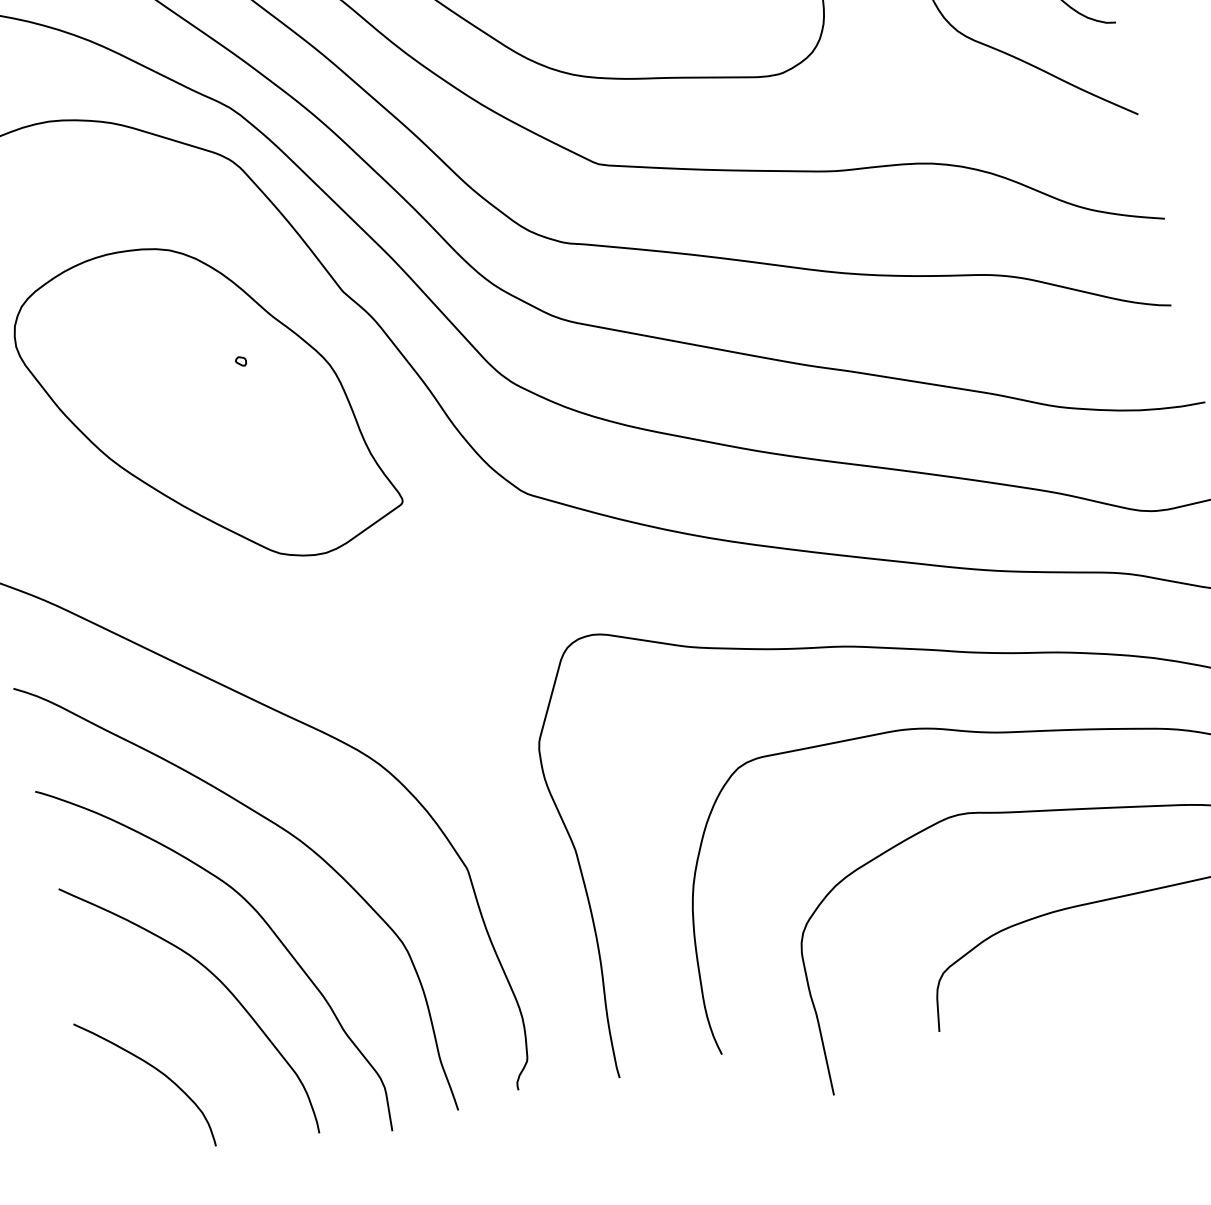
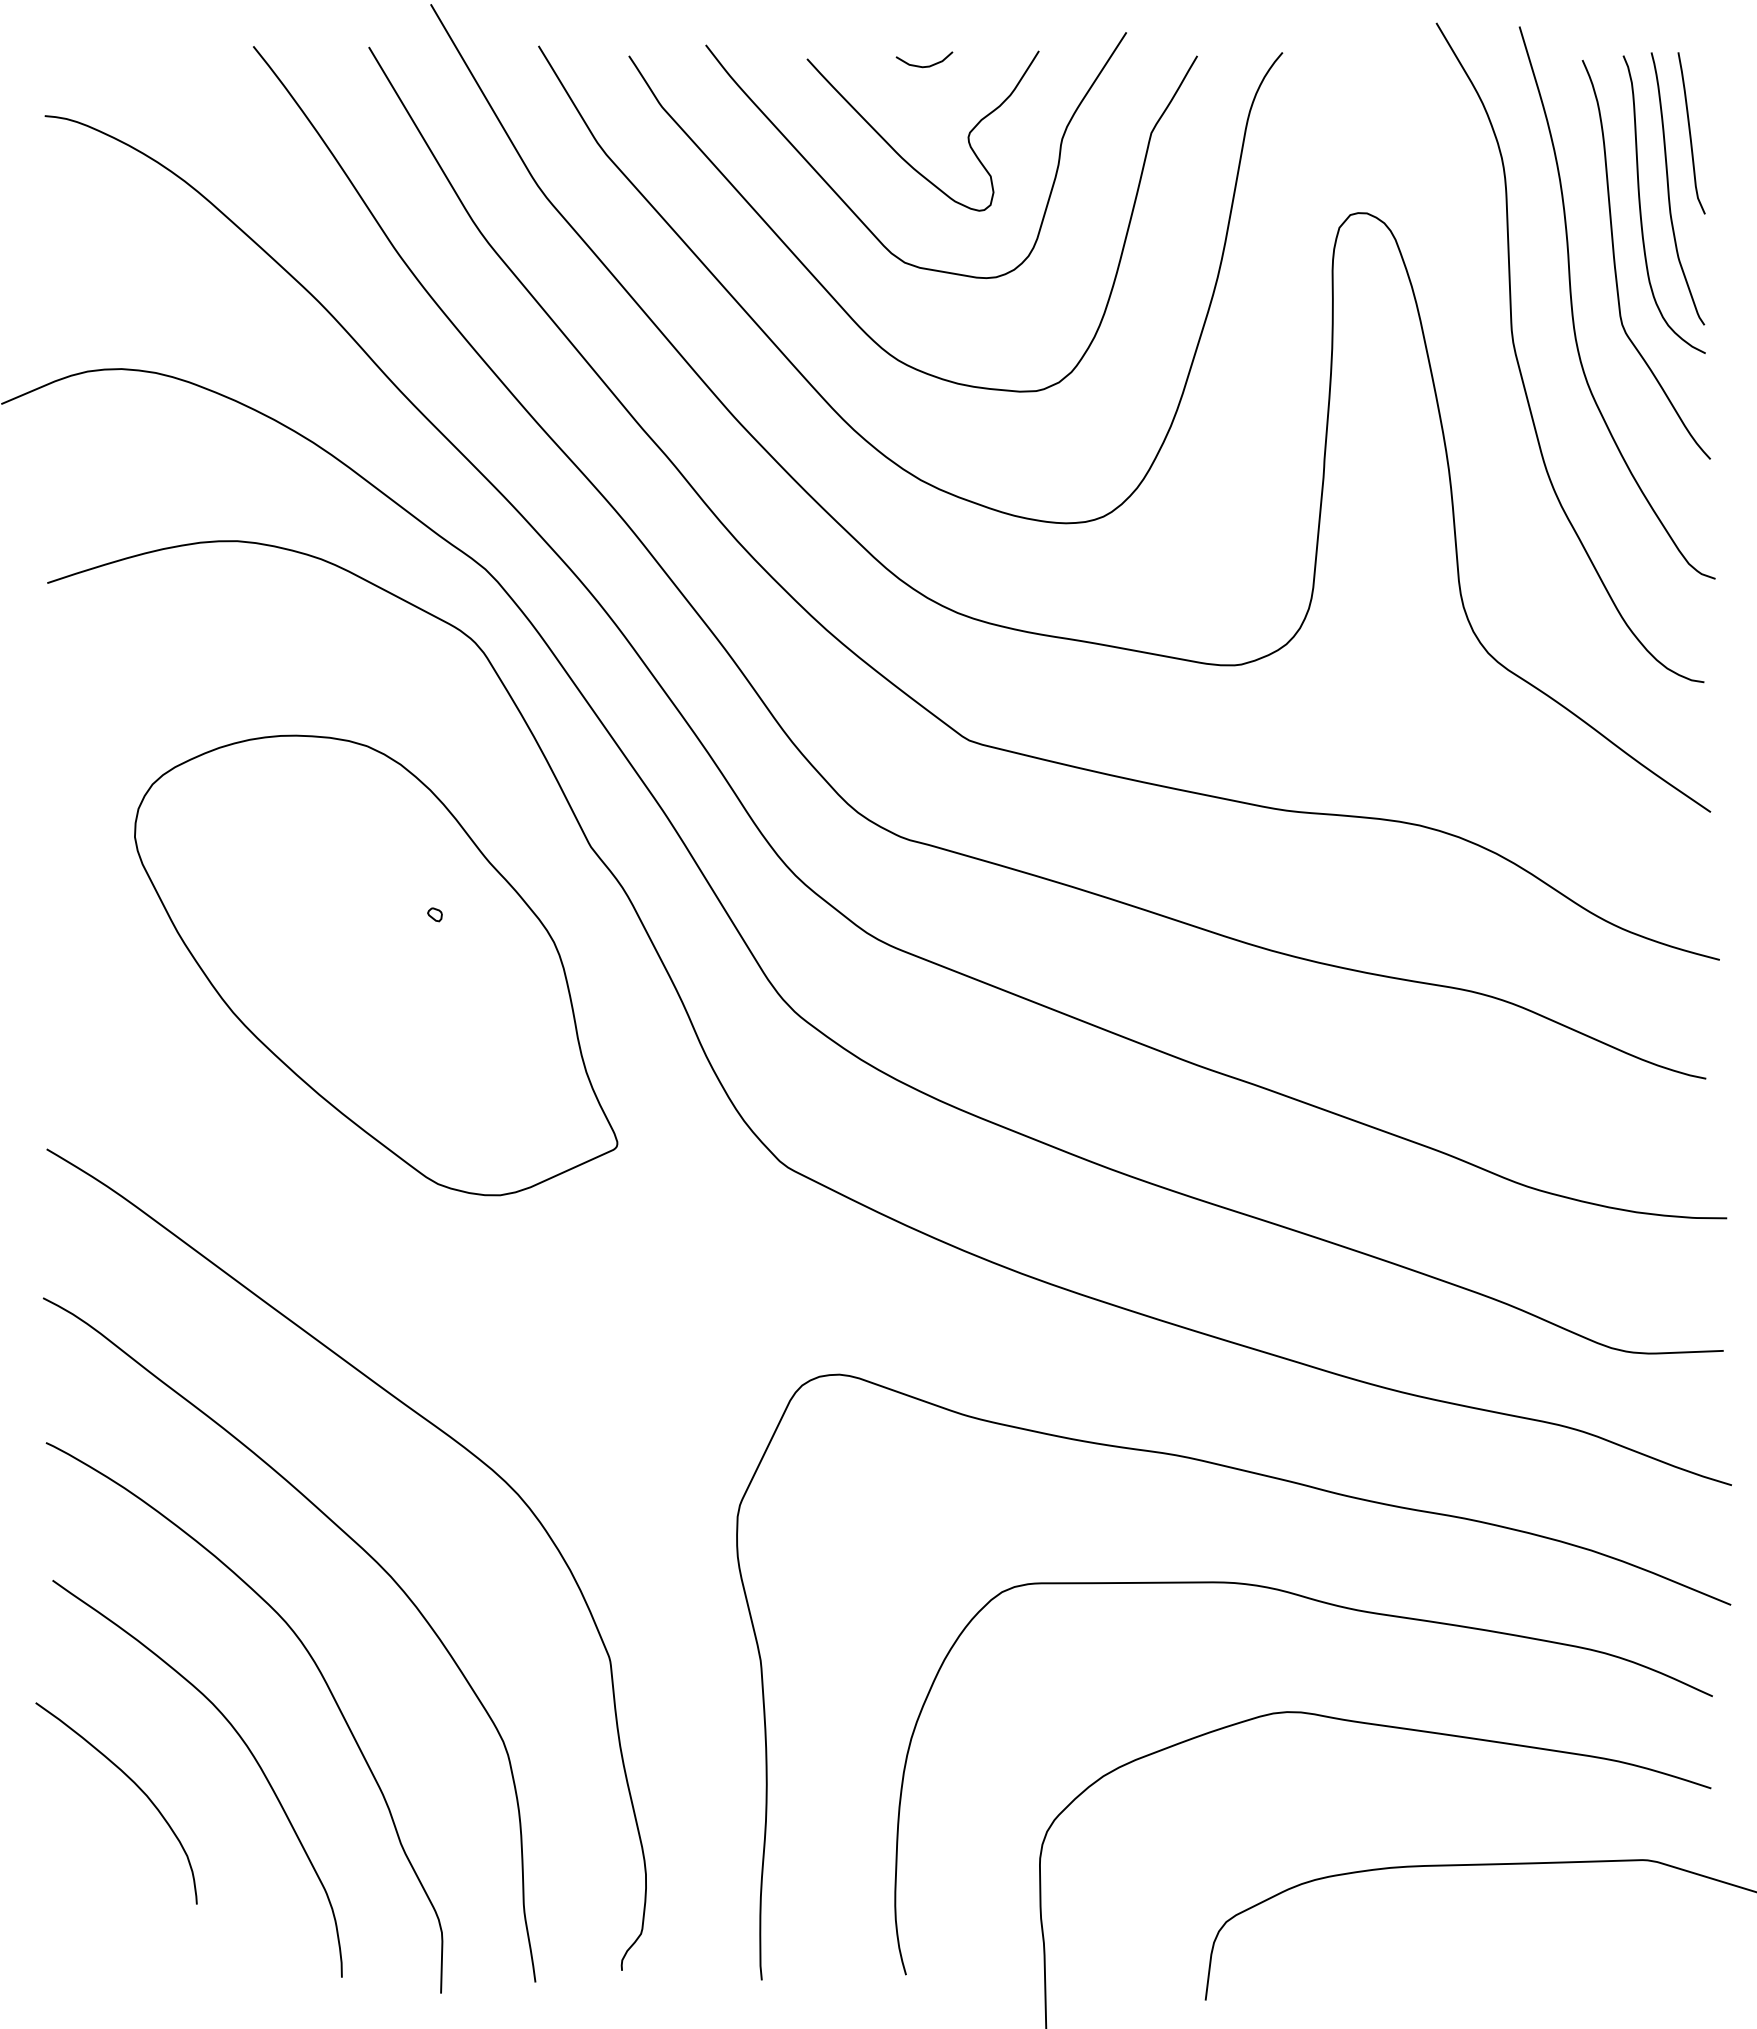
curve: (155, 1069) -> (134, 1784), moved

